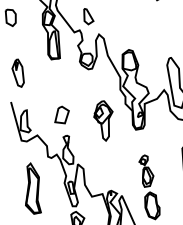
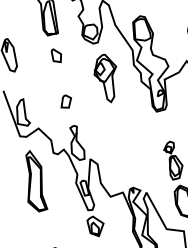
part: (56, 76) -> (55, 55), added
part: (61, 115) -> (65, 102), size x0.62
part: (103, 120) -> (106, 78), moved
part: (33, 188) -> (35, 180), moved

